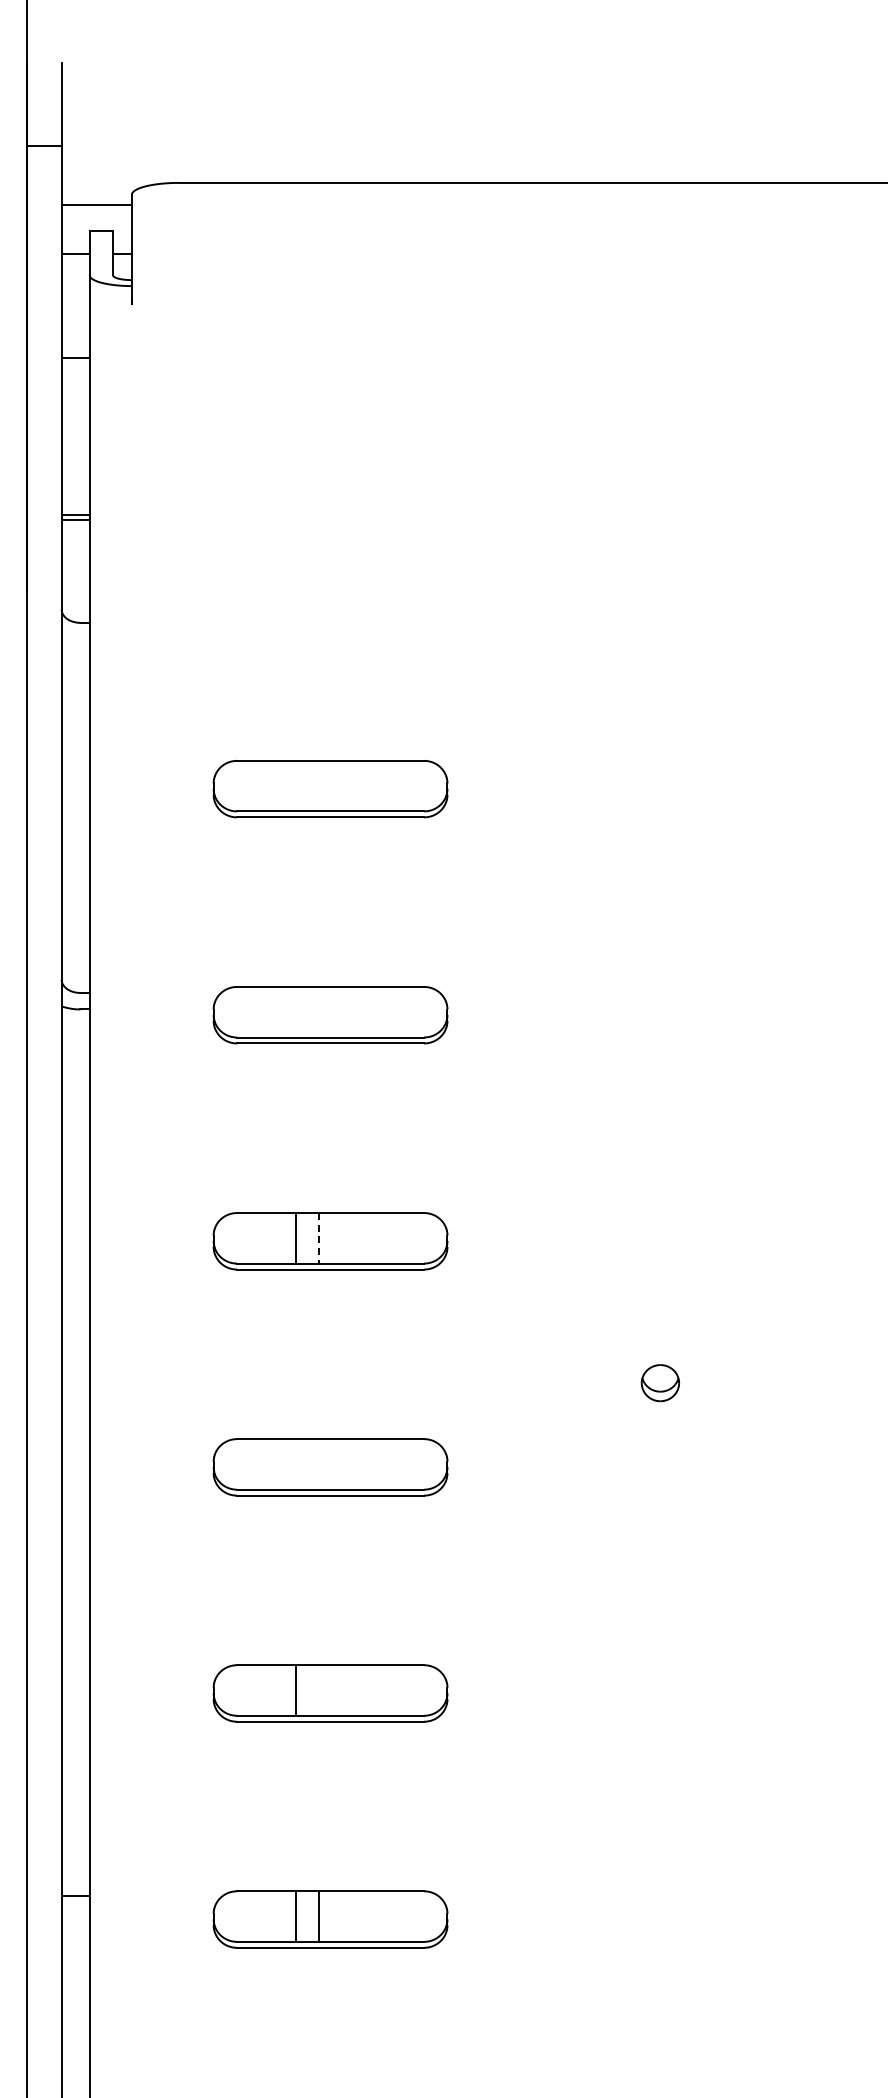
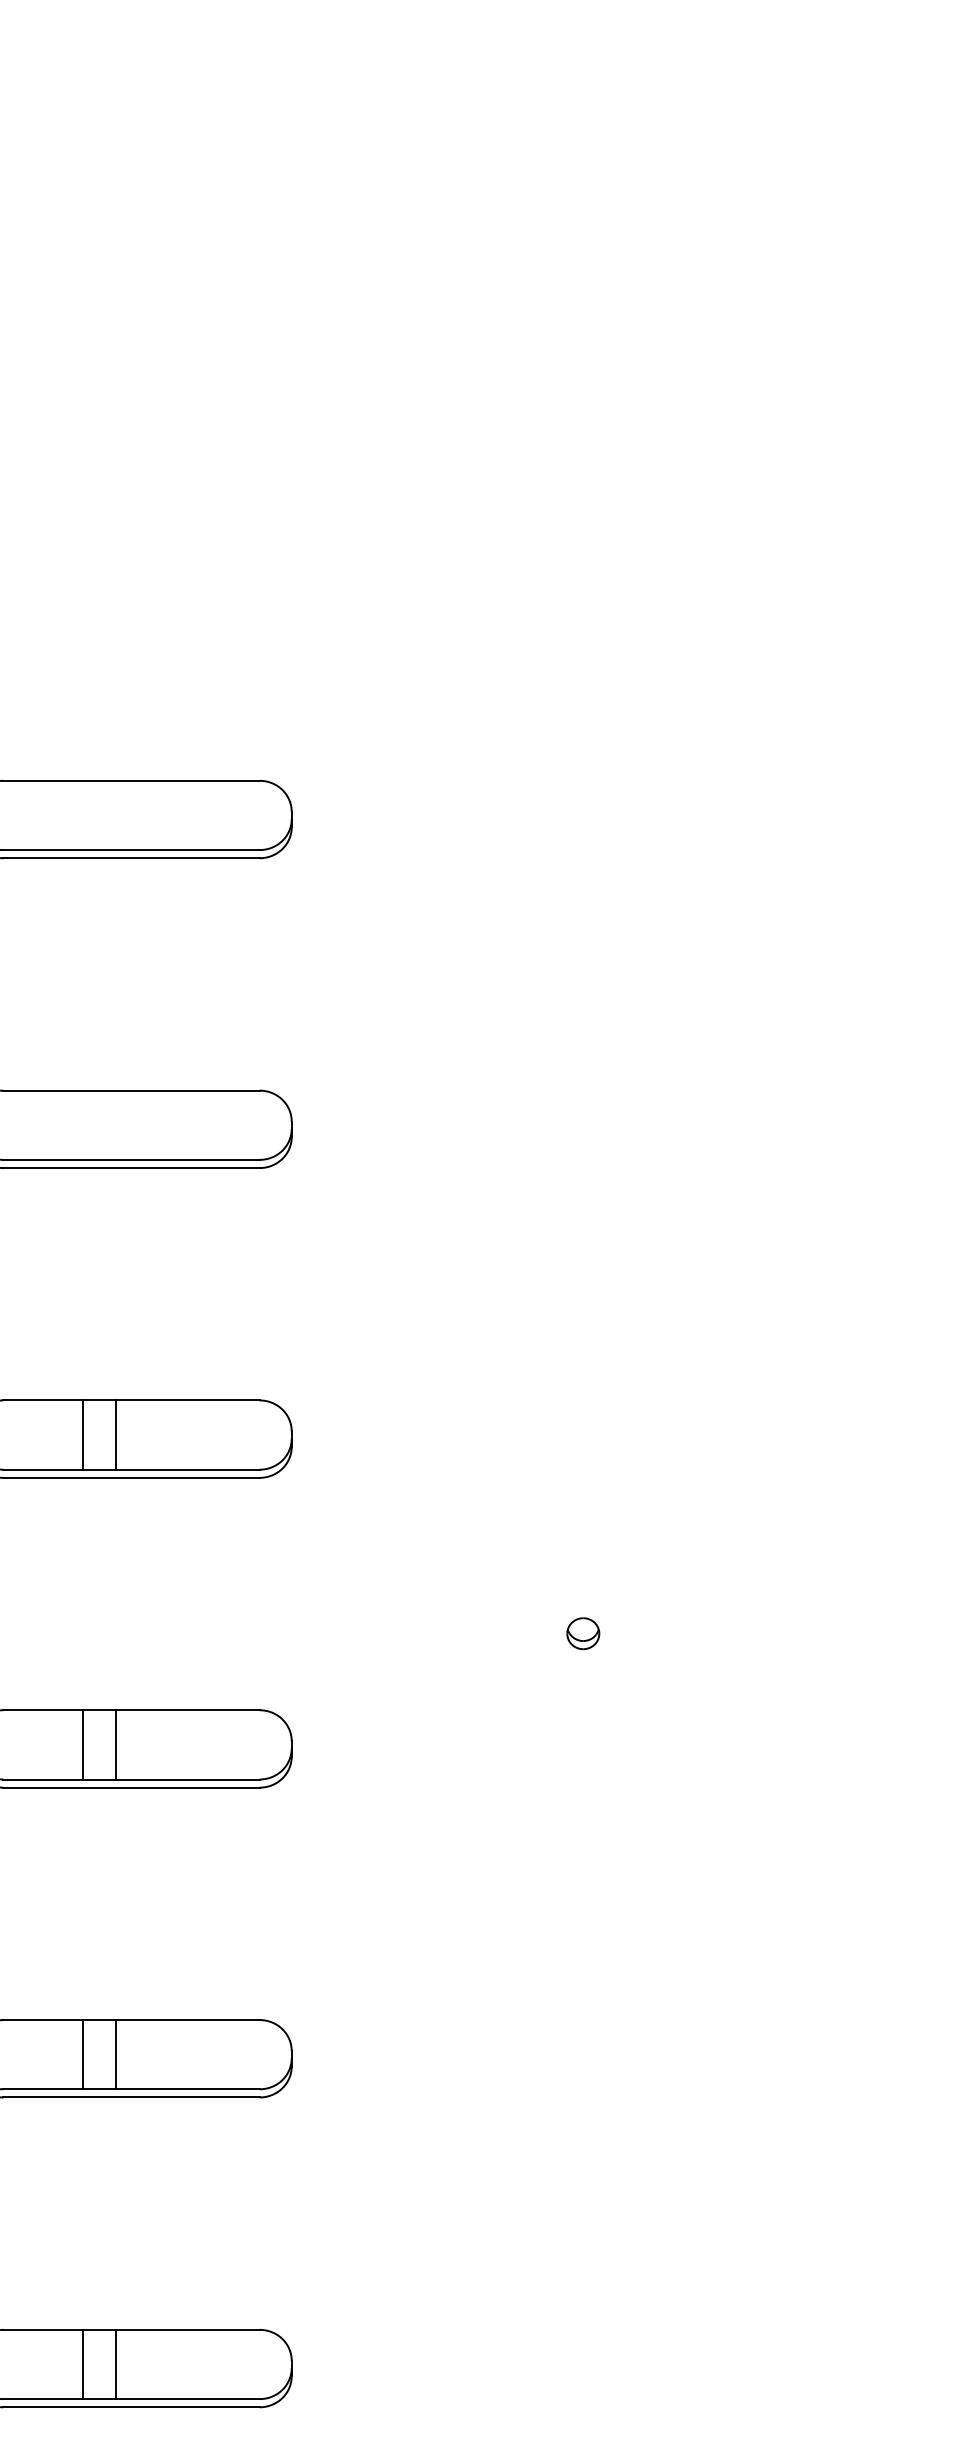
line: (318, 1238) -> (114, 1435), dashed -> solid
part: (659, 1383) -> (582, 1634), size x0.62
line: (295, 1464) -> (83, 1744), added
line: (318, 1464) -> (114, 1744), added
line: (318, 1690) -> (114, 2054), added

